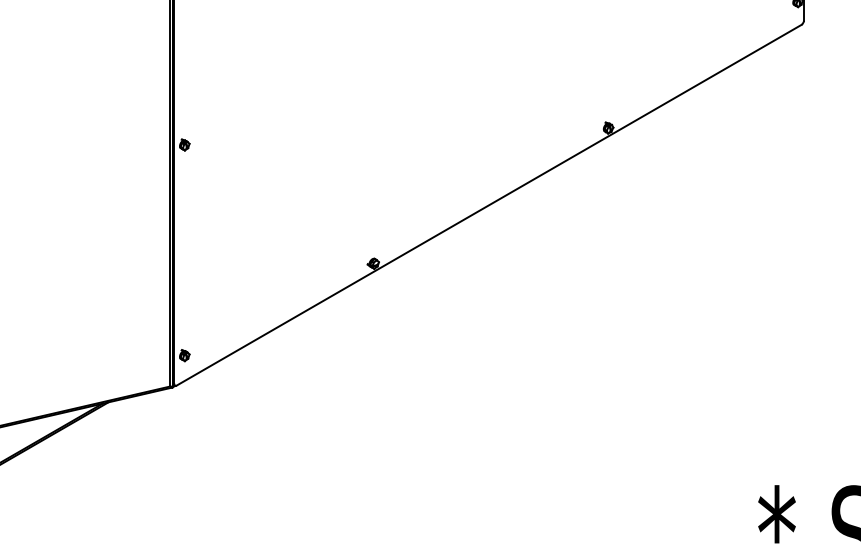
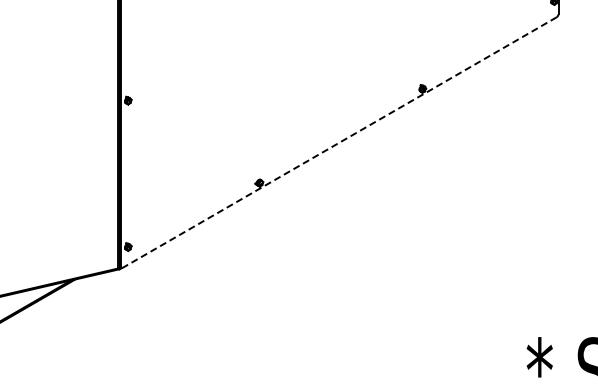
line: (488, 205) -> (339, 142), solid -> dashed

